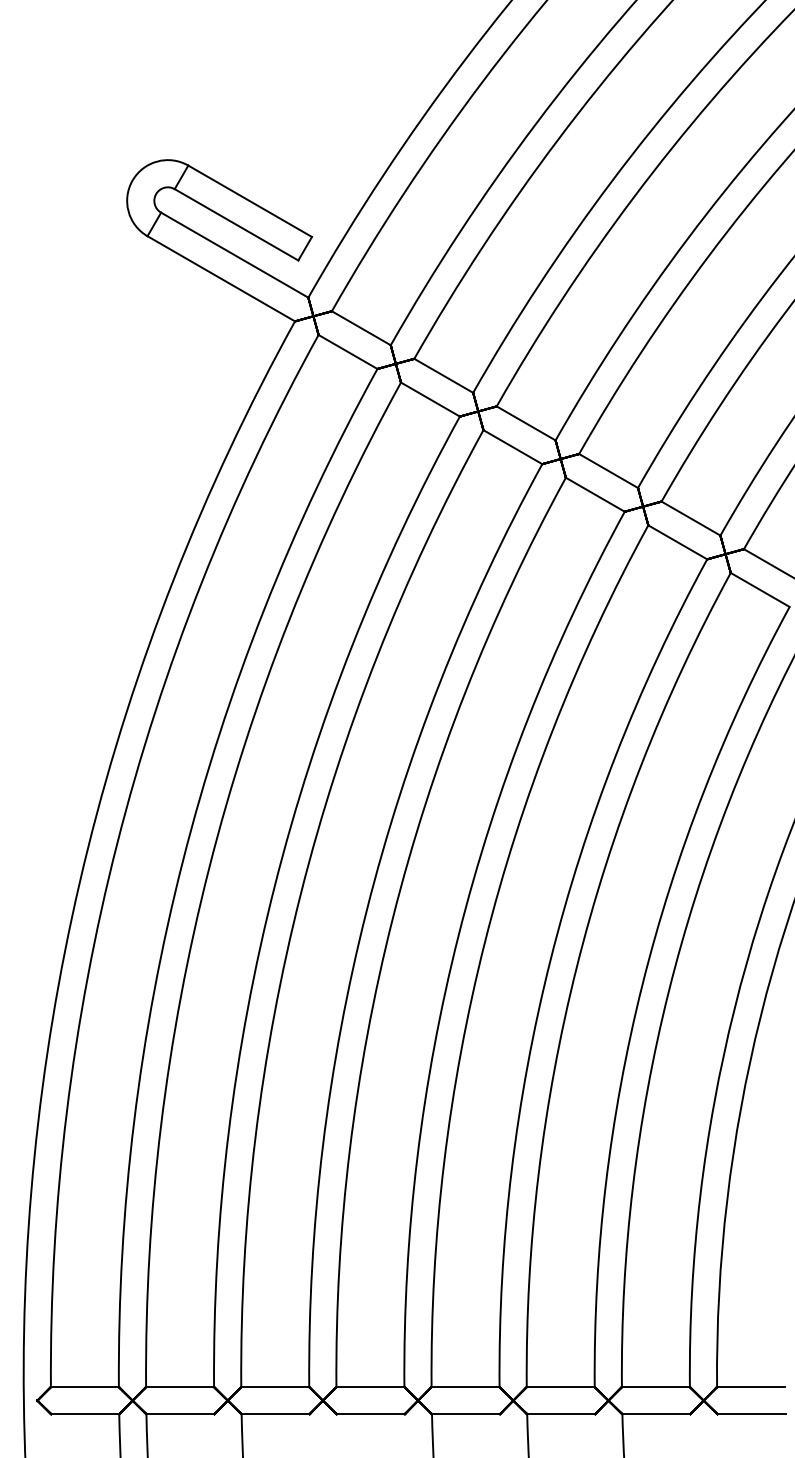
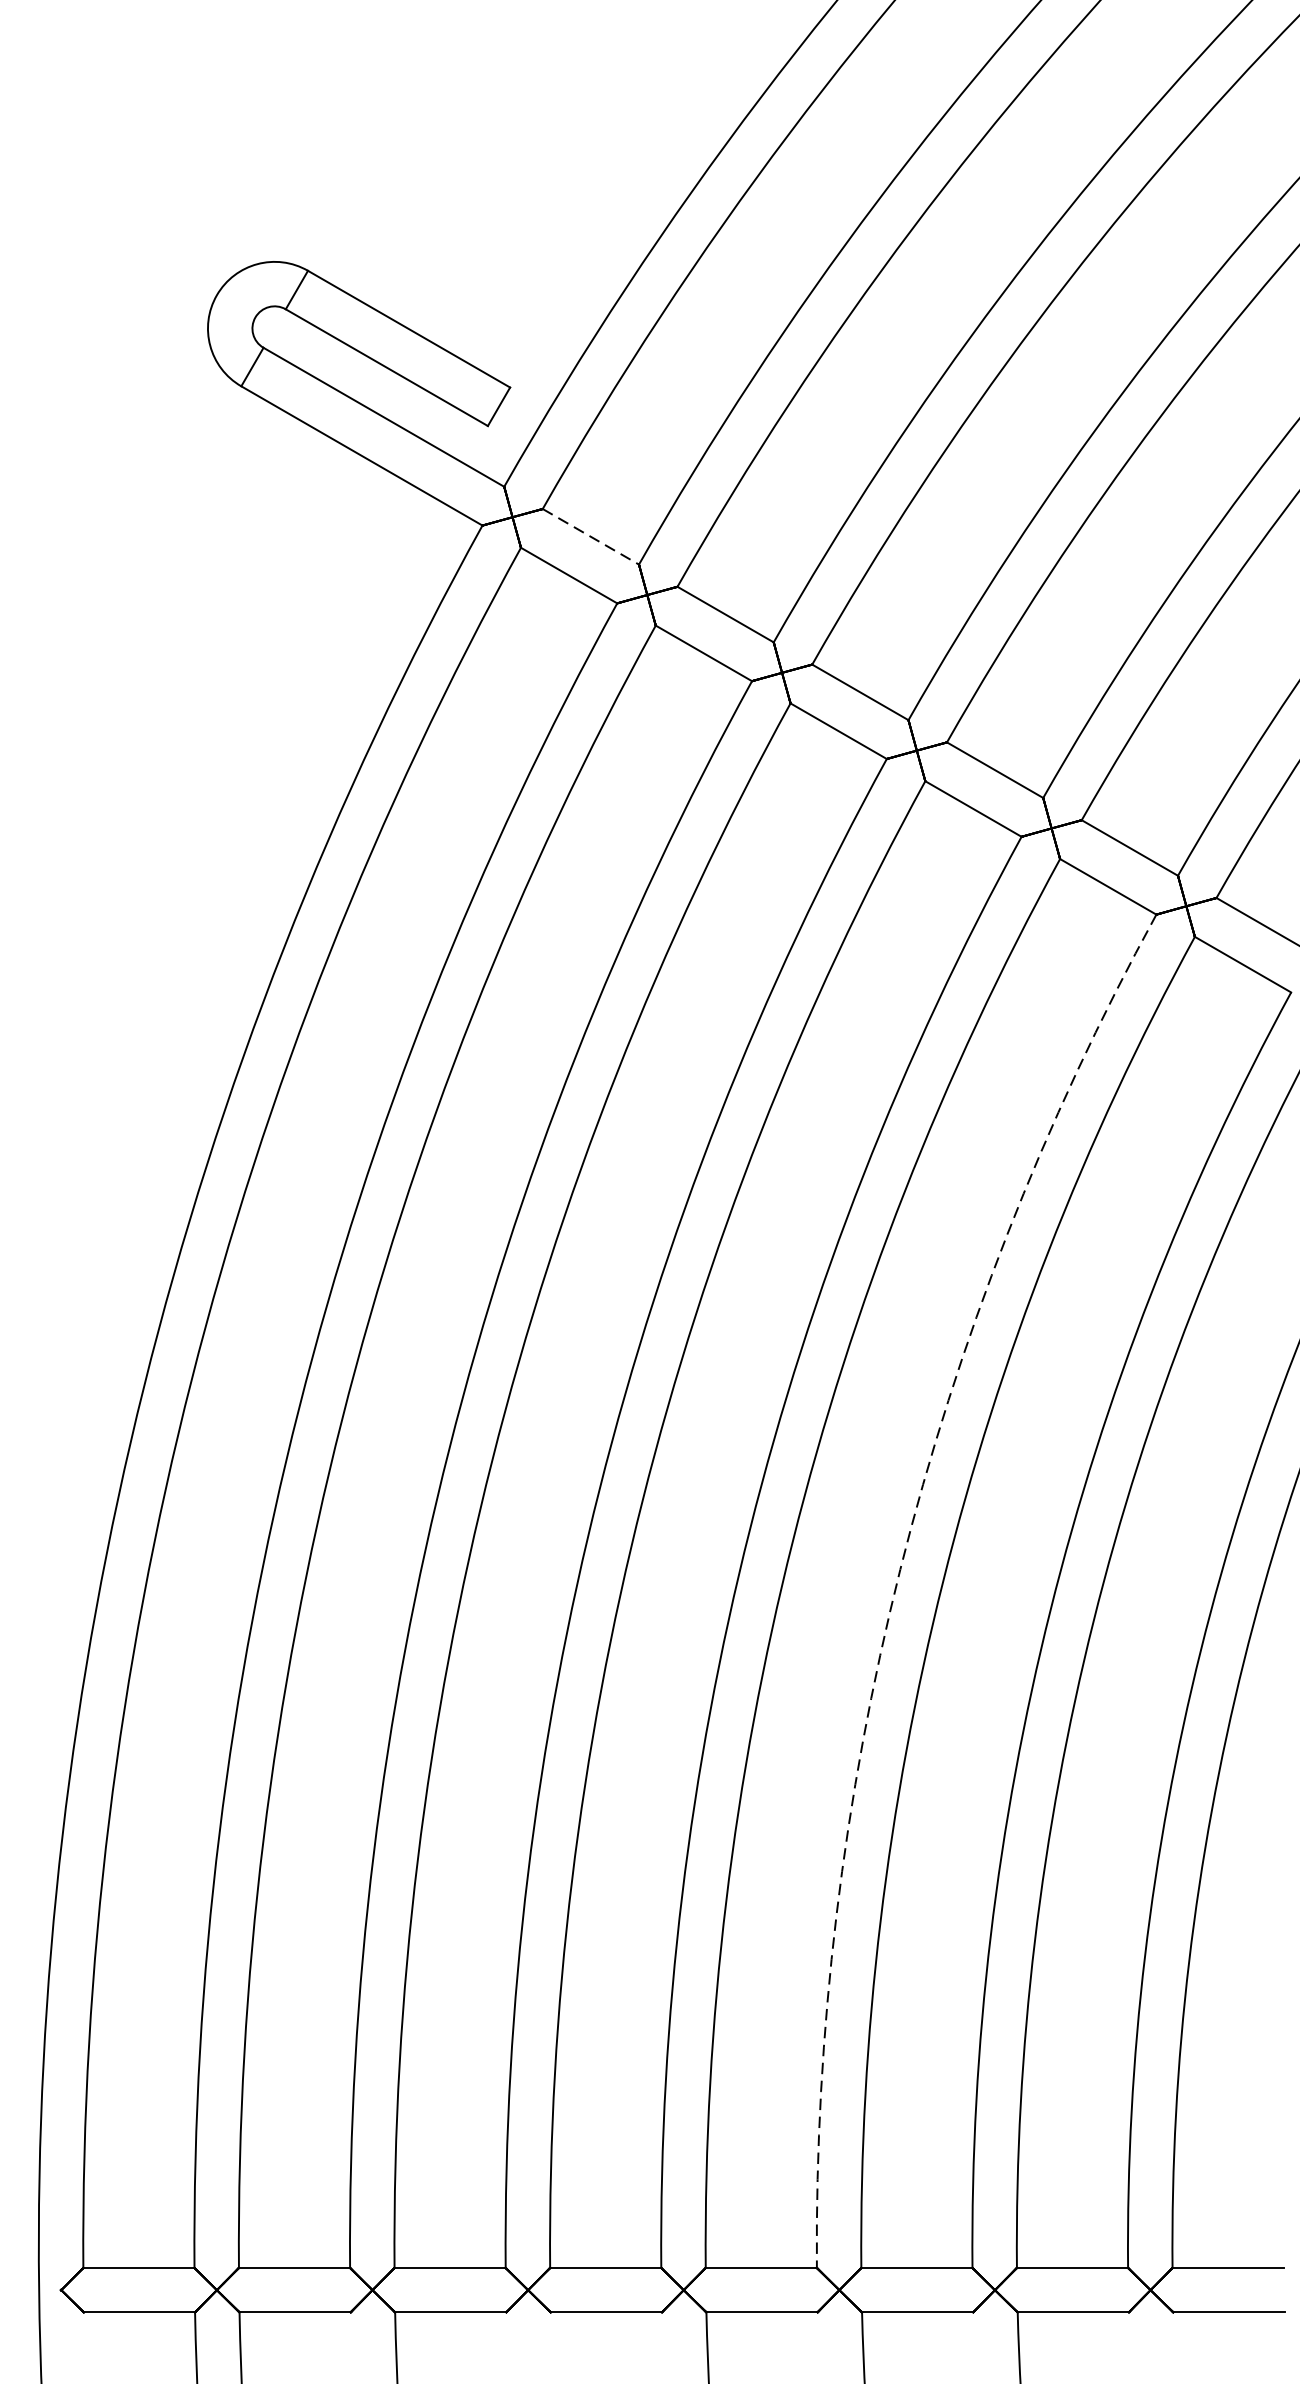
line: (361, 328) -> (591, 537), solid -> dashed
arc: (550, 959) -> (900, 1568), solid -> dashed

